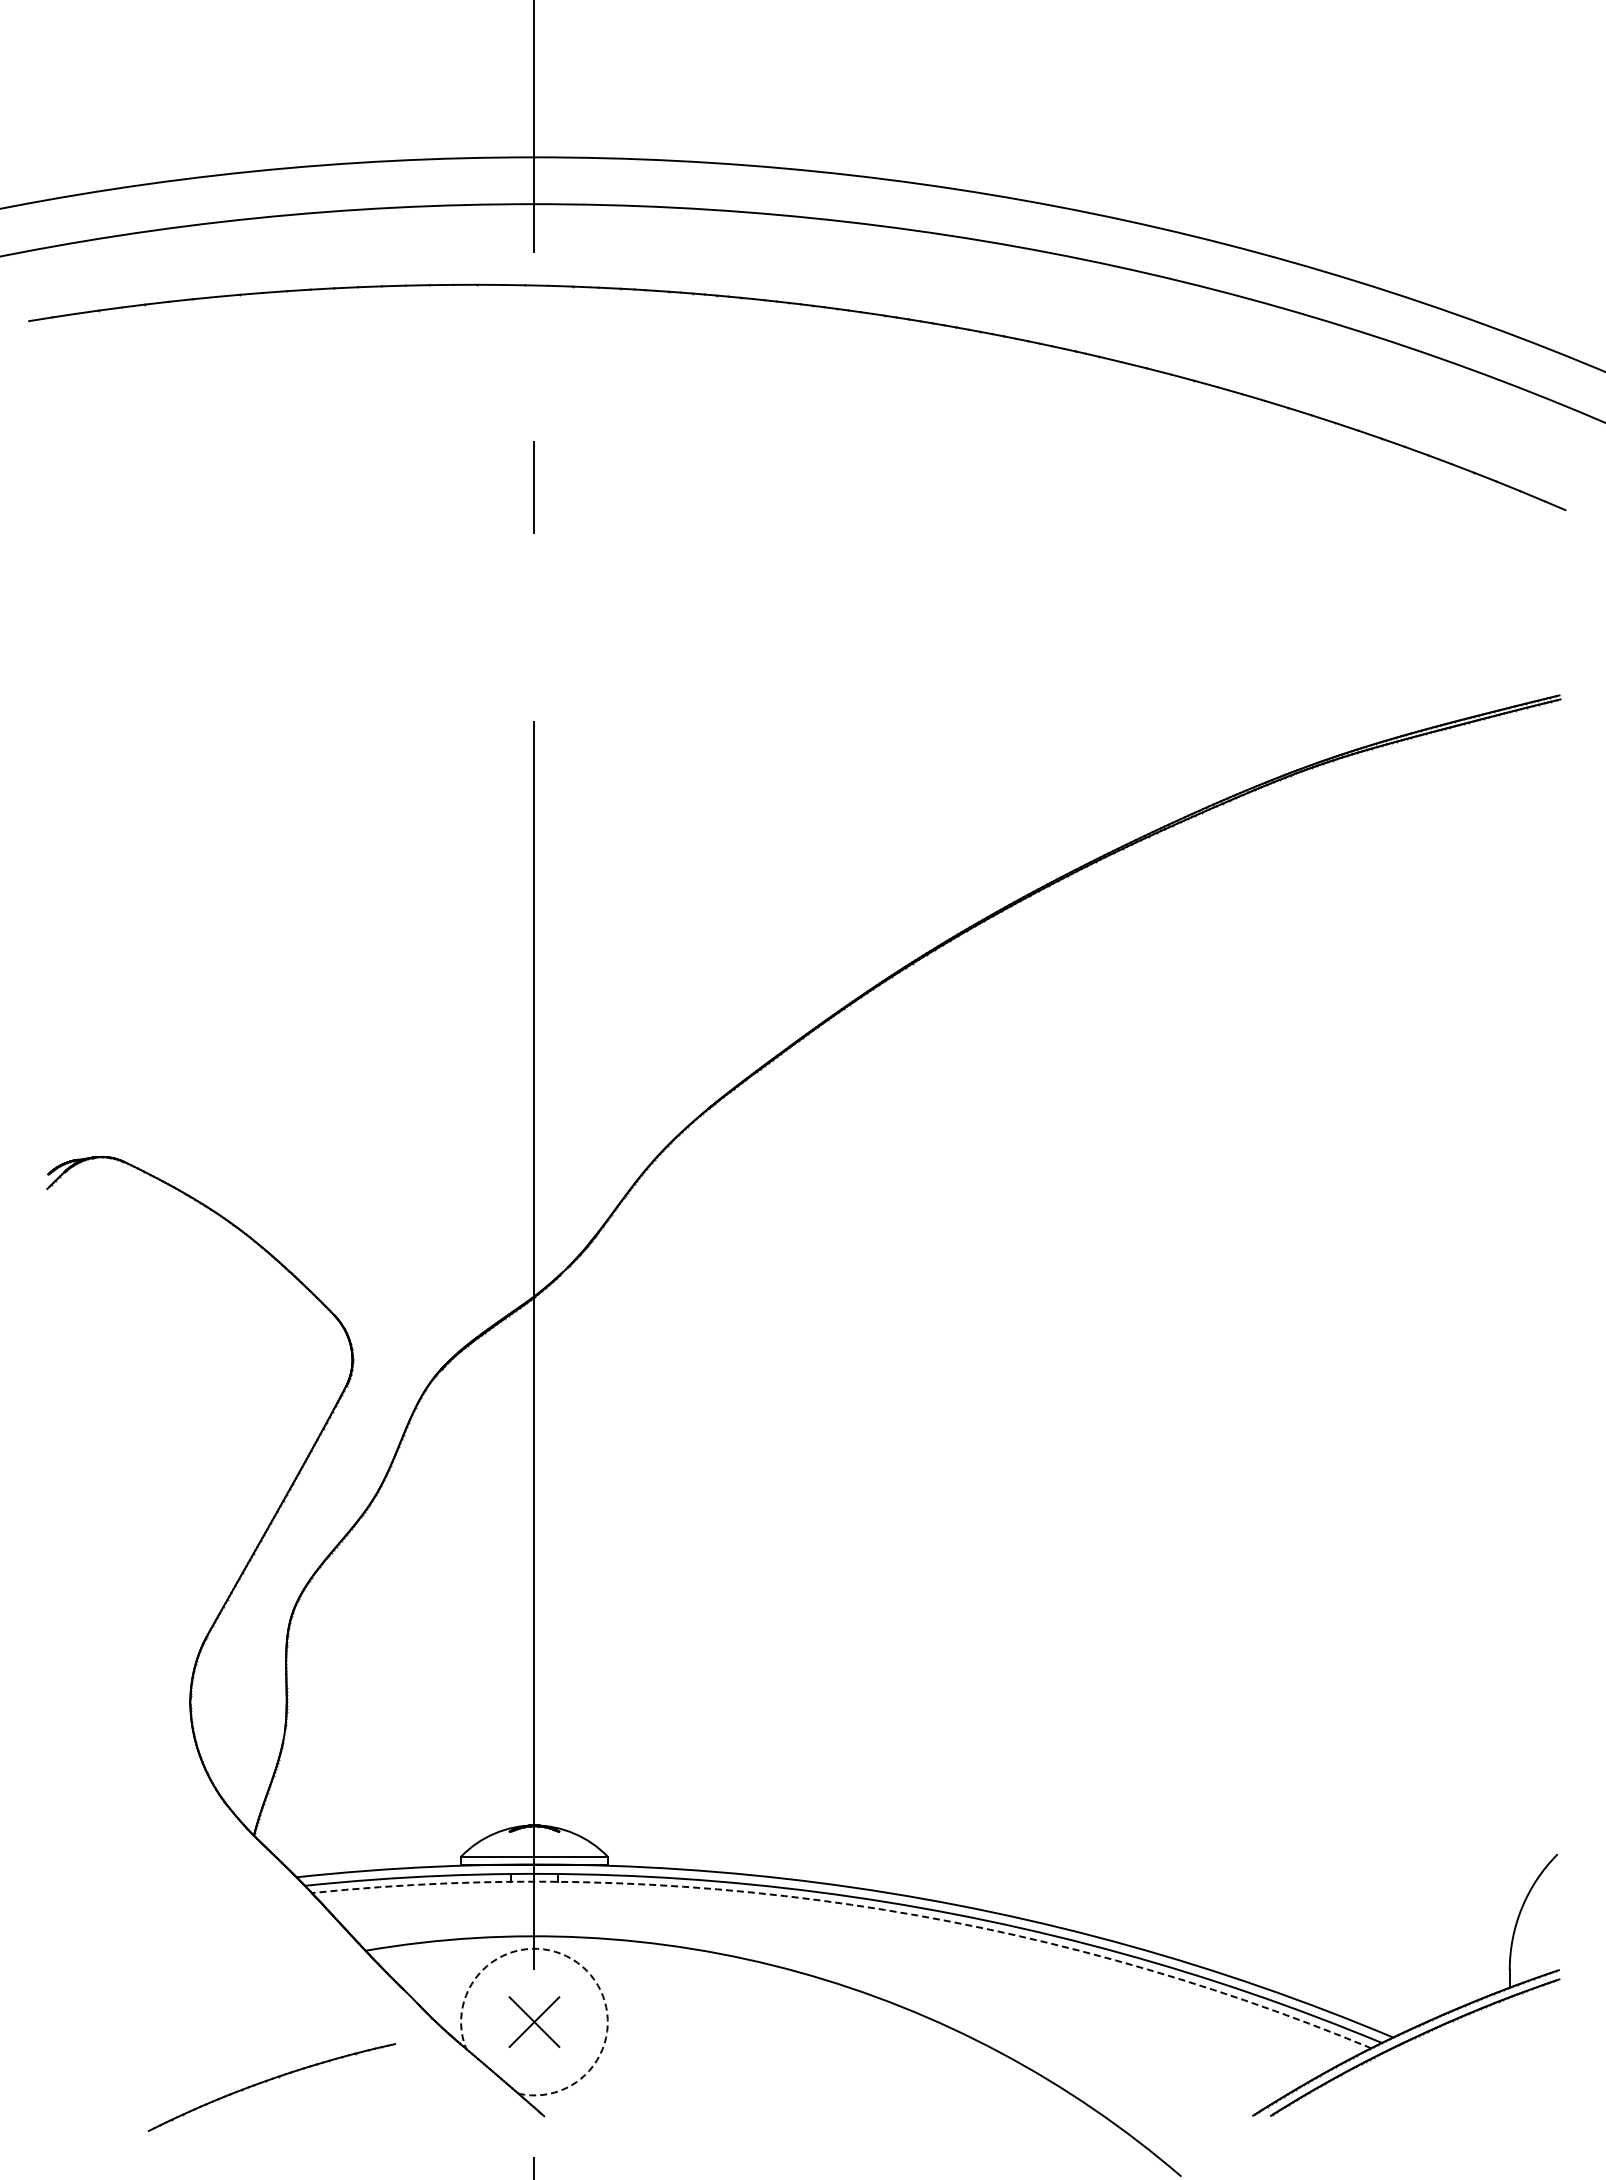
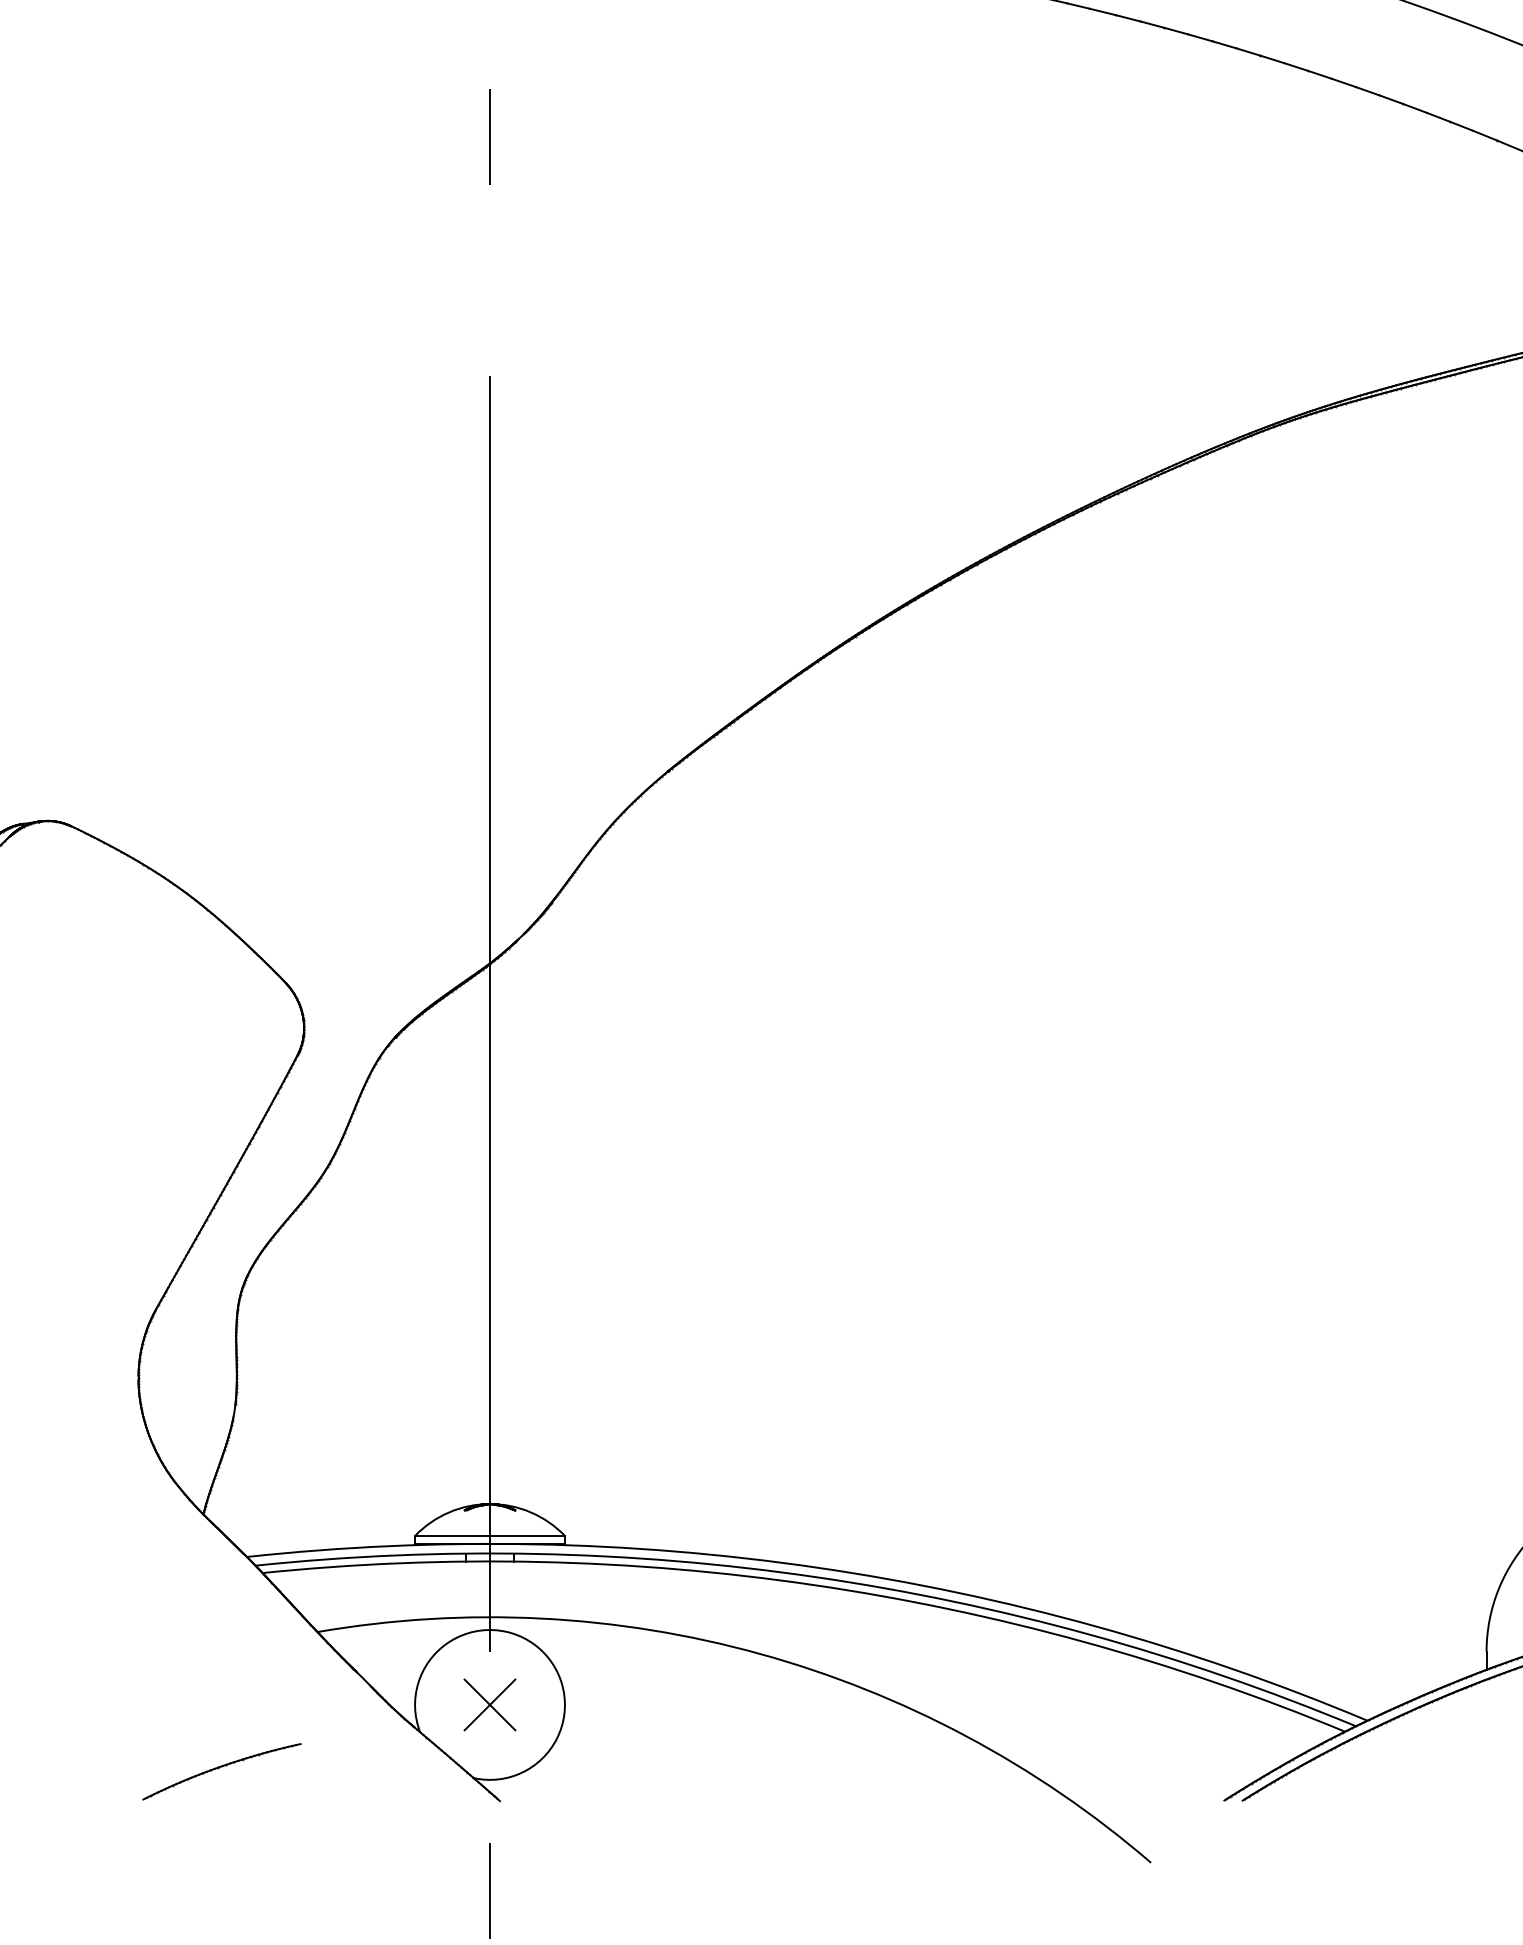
arc: (851, 1904) -> (813, 1584), dashed -> solid
arc: (582, 1966) -> (539, 1648), dashed -> solid
part: (272, 2087) -> (222, 1771), size x0.62

